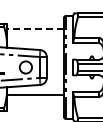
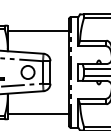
line: (35, 28) -> (38, 30), dashed -> solid
line: (35, 95) -> (38, 114), moved

